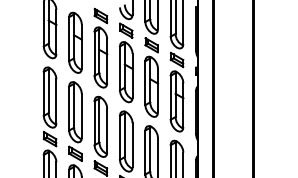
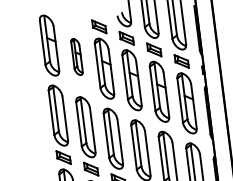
part: (75, 42) -> (76, 56), size x0.6

